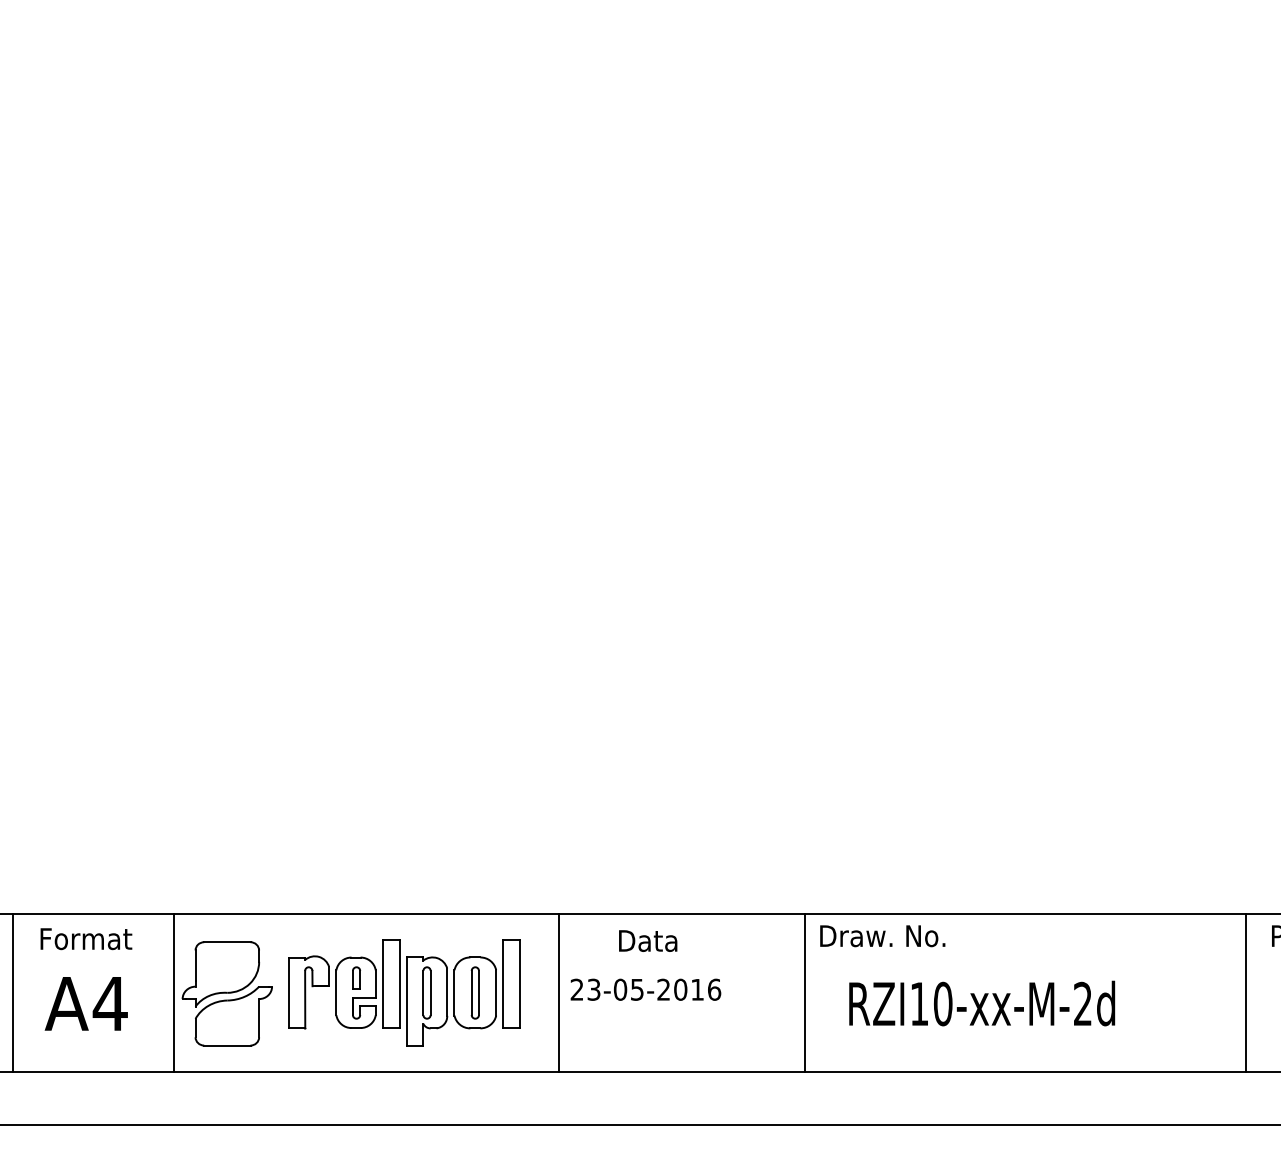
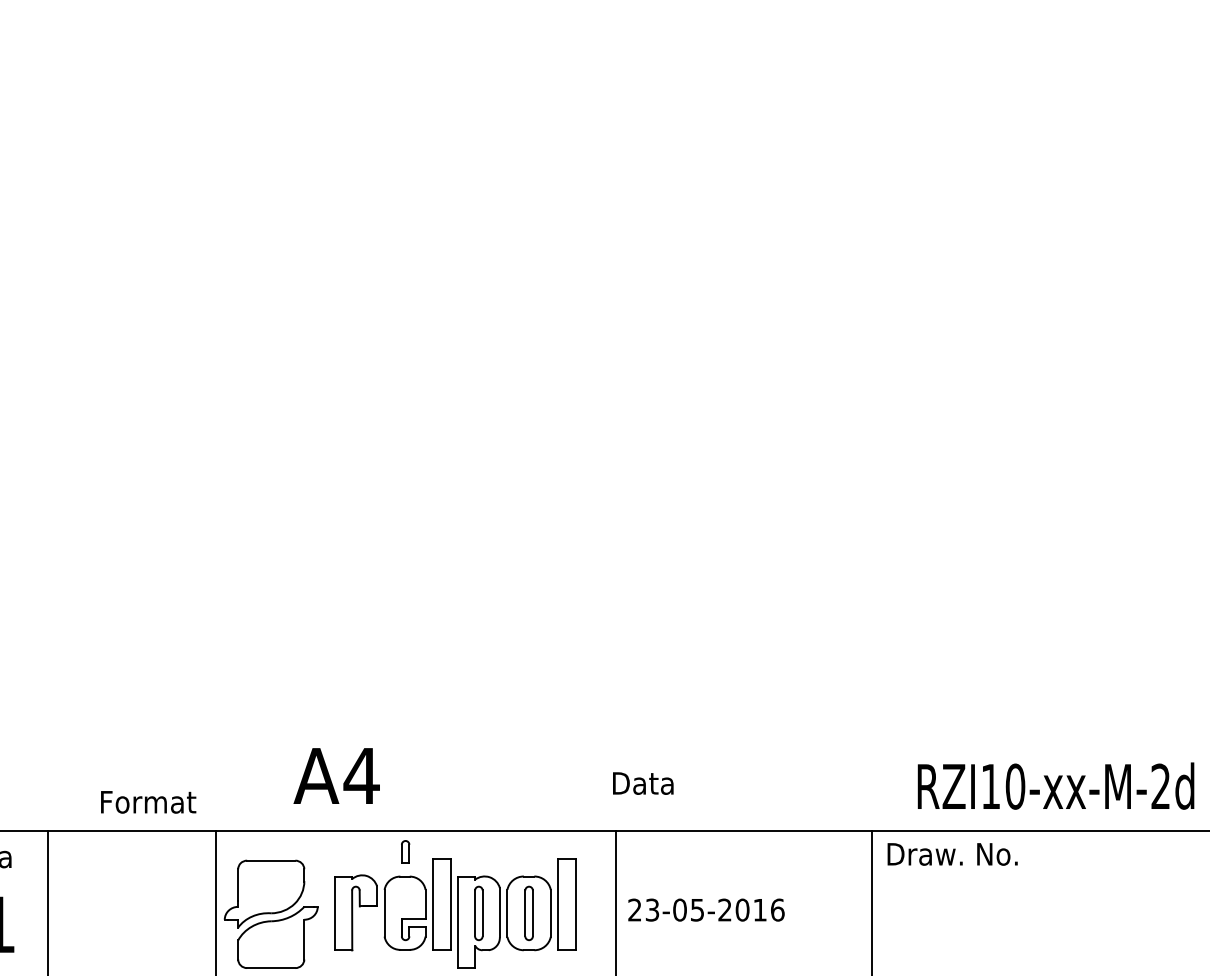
text: (86, 939) -> (148, 802), moved
text: (648, 940) -> (643, 782), moved
part: (356, 977) -> (405, 851), moved
text: (85, 1003) -> (335, 775), moved
text: (982, 1003) -> (1056, 786), moved

